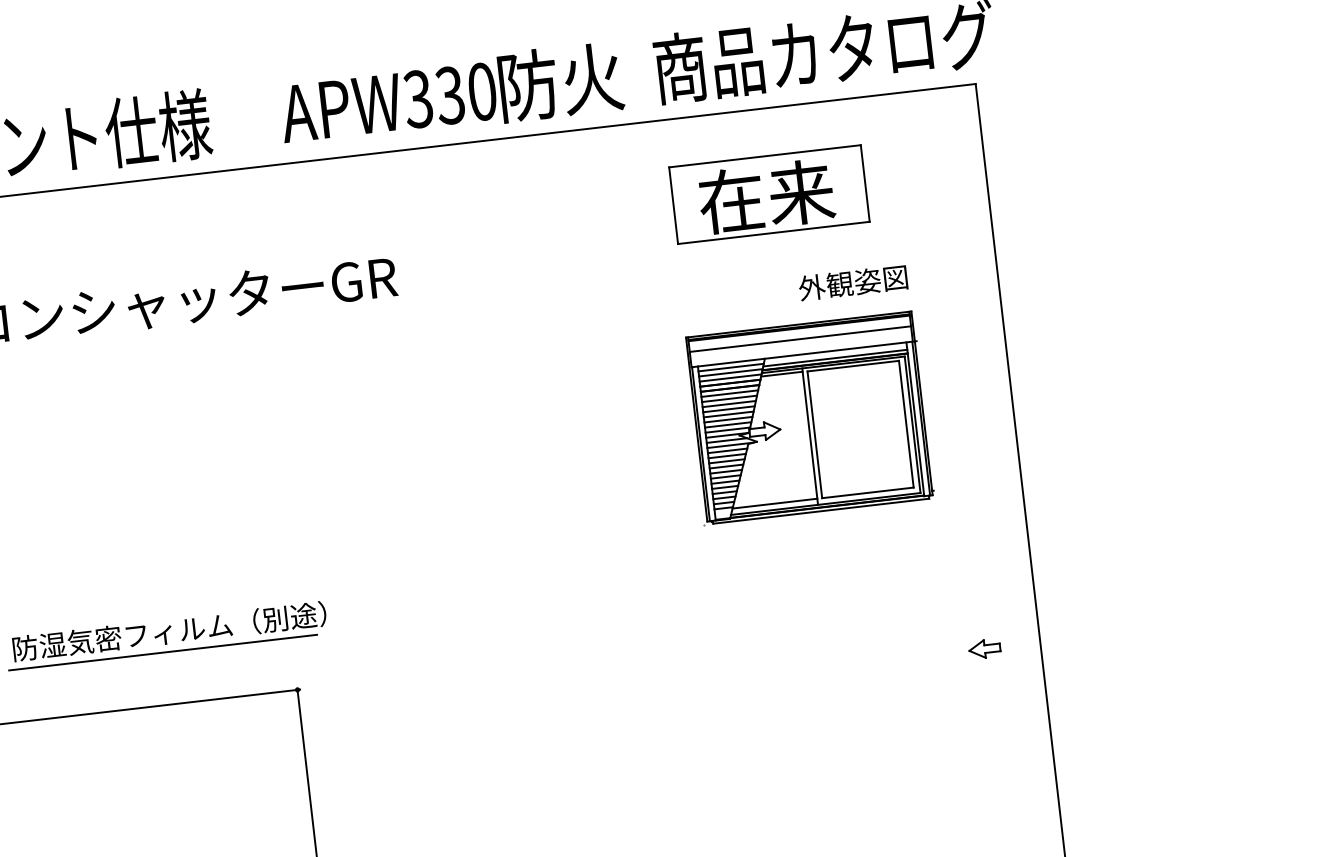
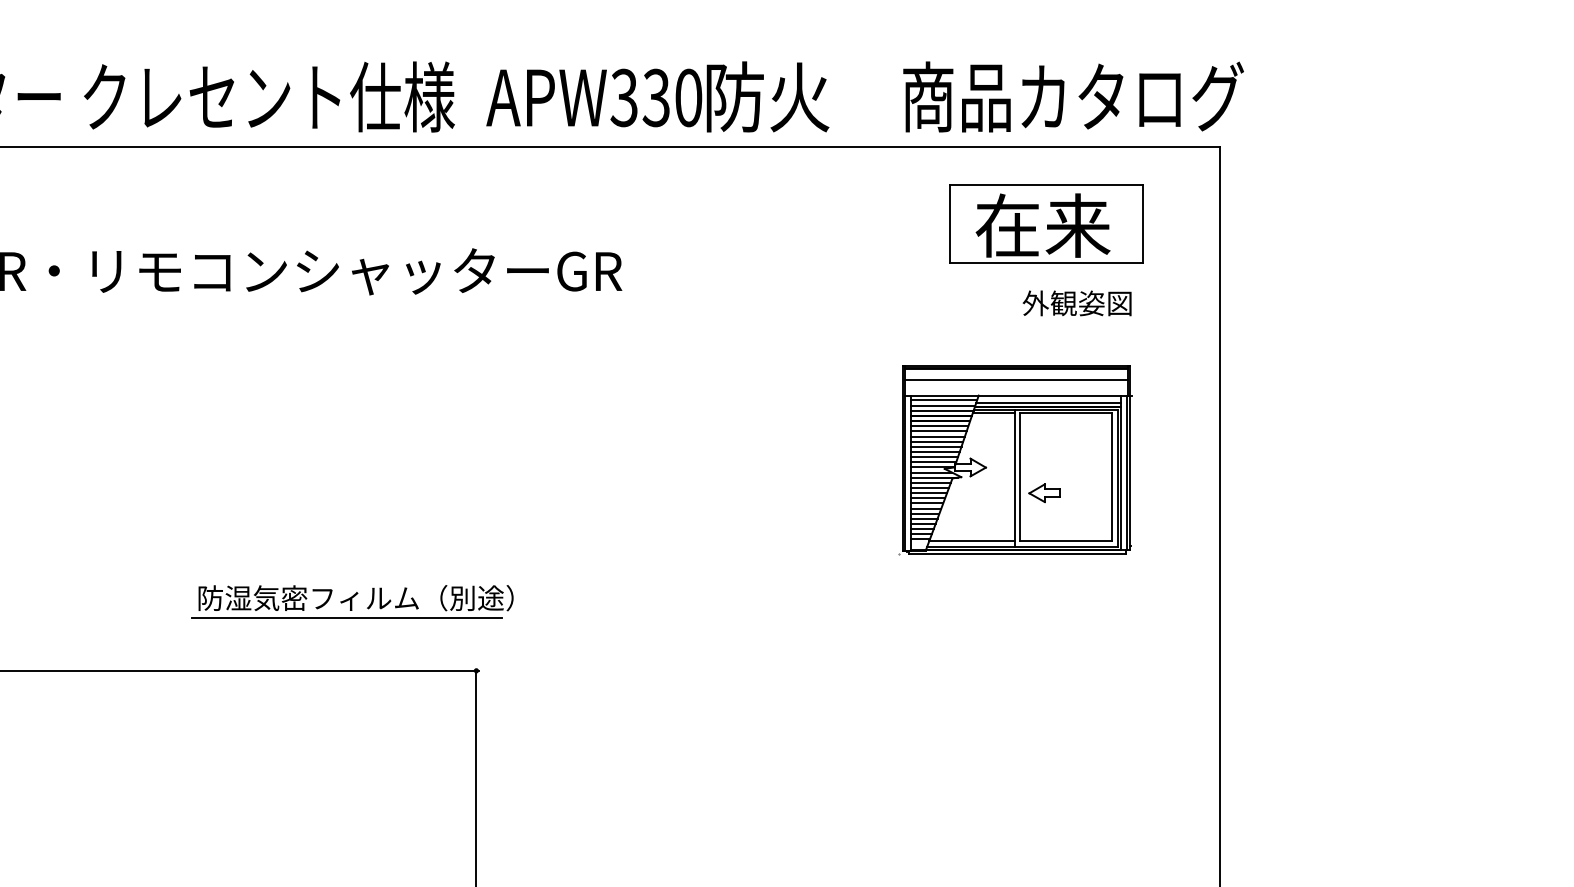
text: (451, 93) -> (657, 96), moved
part: (769, 194) -> (1046, 223), moved
text: (852, 283) -> (1076, 303), moved
part: (984, 648) -> (1044, 492), moved

